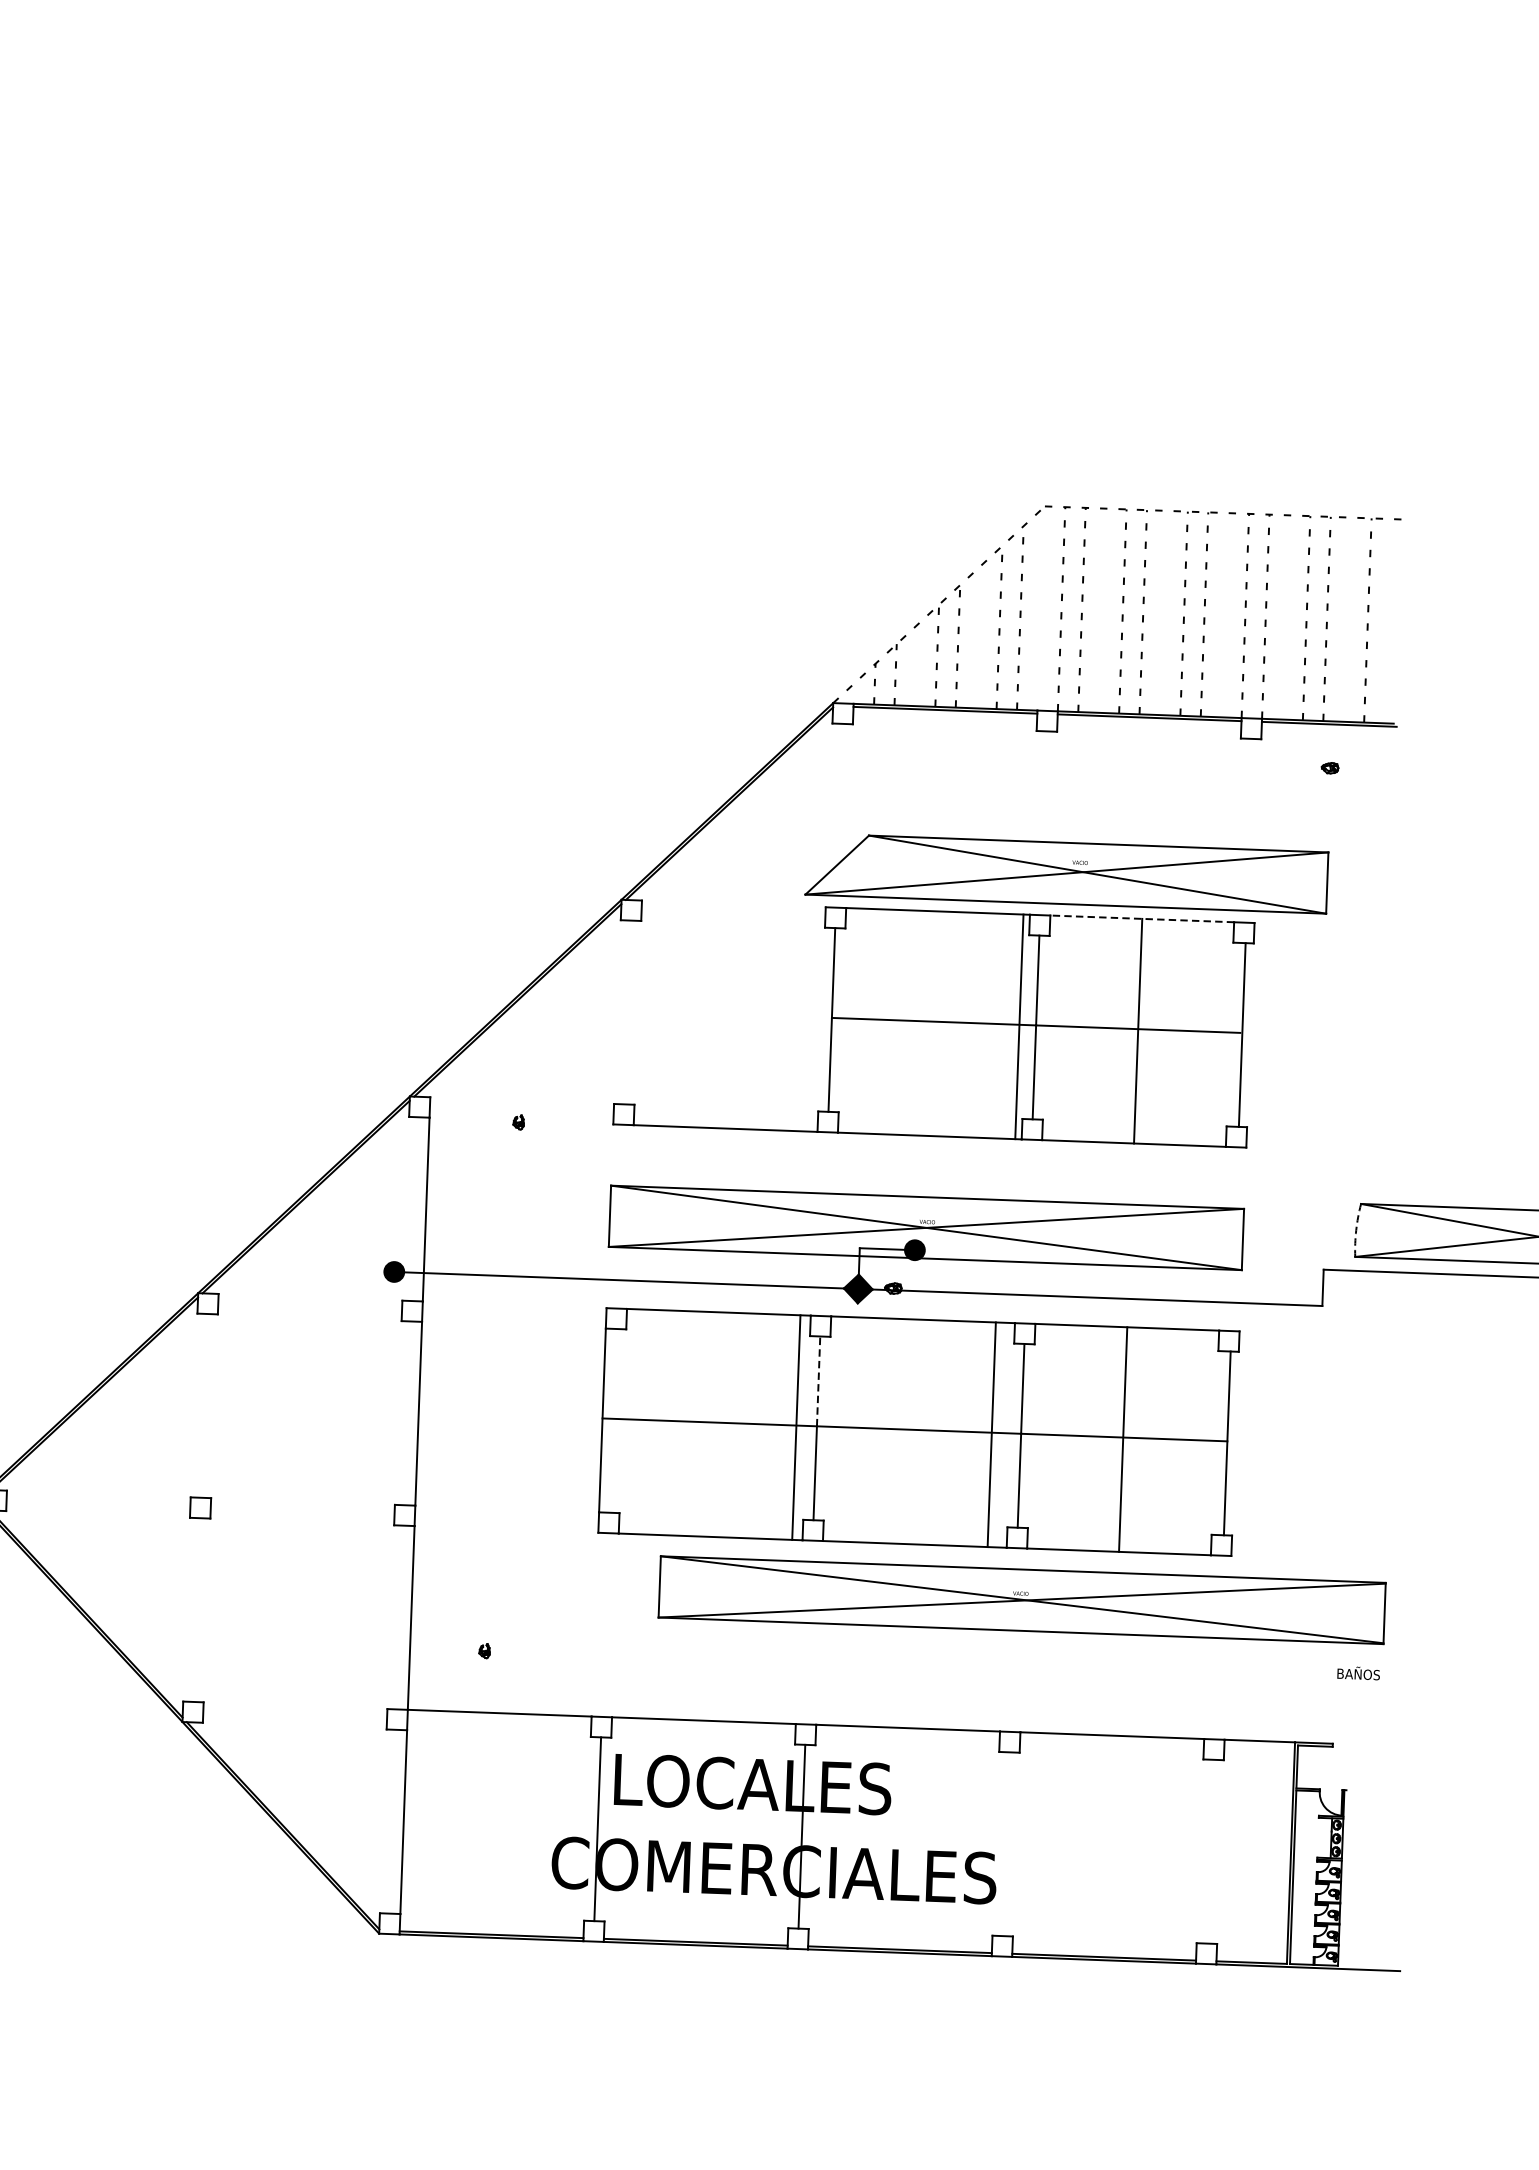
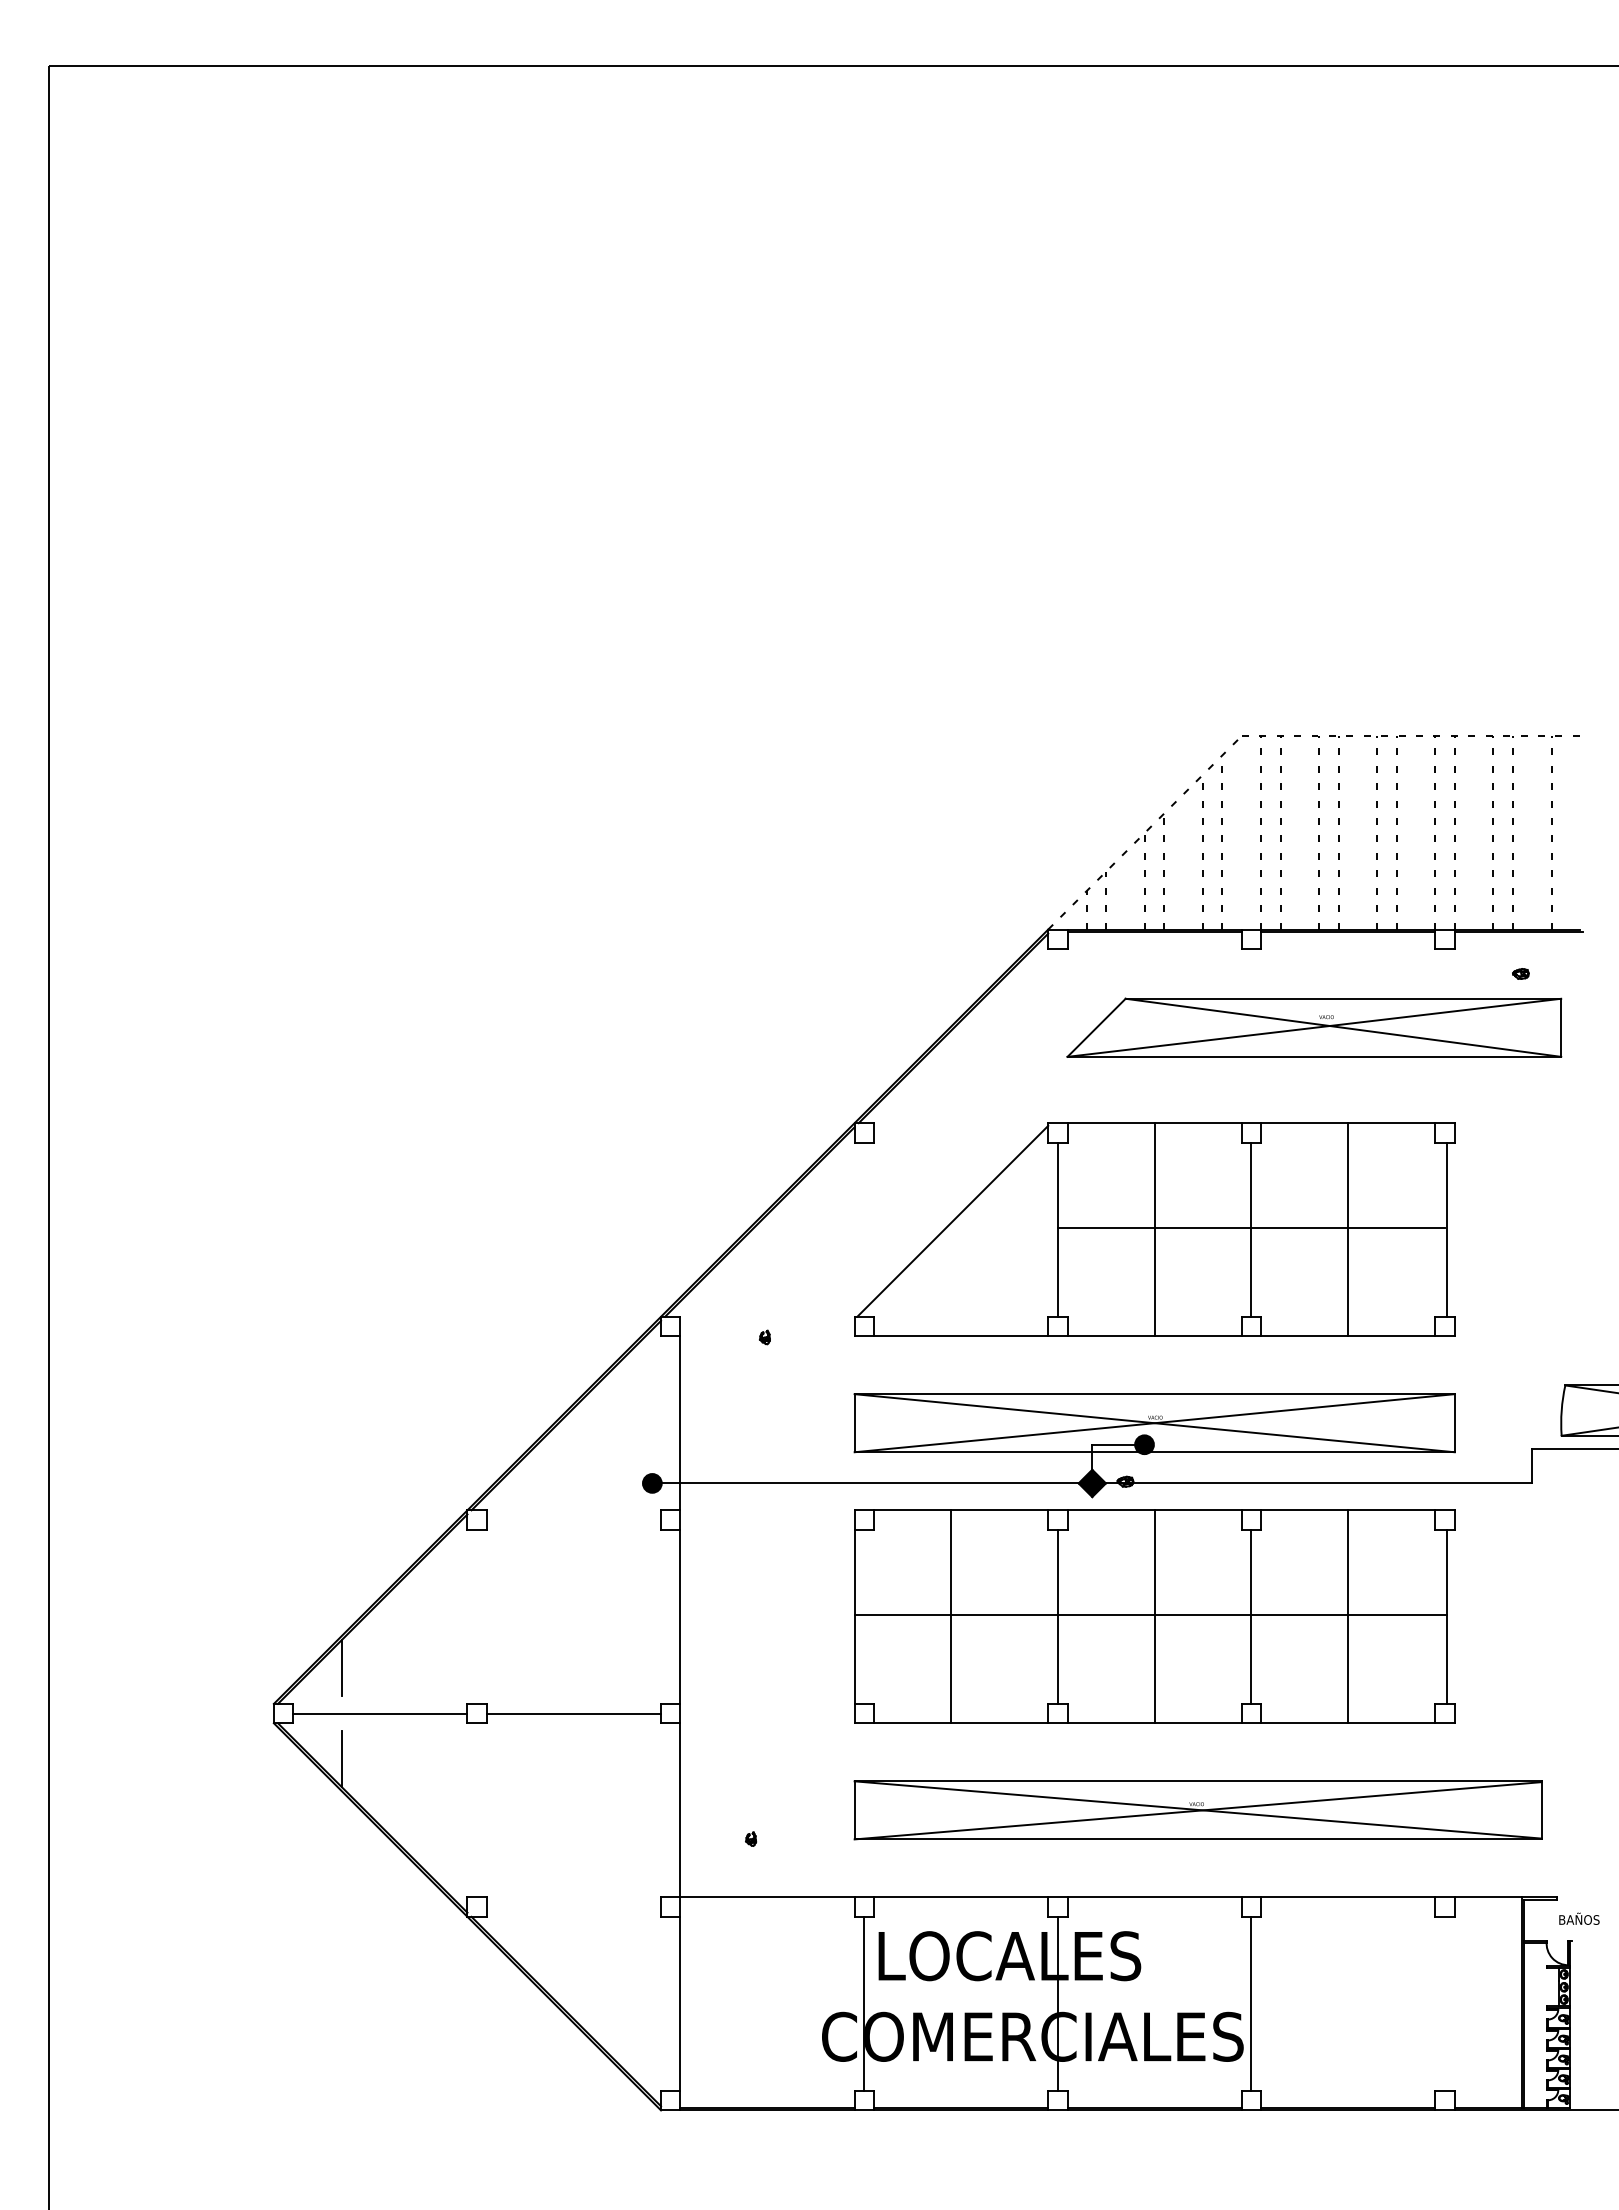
part: (1067, 873) -> (1314, 1027), moved
line: (1141, 919) -> (1347, 1123), dashed -> solid
line: (721, 1006) -> (952, 1220), added
line: (1019, 1026) -> (1154, 1229), moved
arc: (1356, 1230) -> (1561, 1410), dashed -> solid
line: (818, 1381) -> (1057, 1572), dashed -> solid
line: (796, 1427) -> (951, 1616), moved
line: (991, 1434) -> (1154, 1616), moved
line: (59, 1455) -> (341, 1668), added
line: (98, 1504) -> (380, 1713), added
line: (302, 1511) -> (573, 1713), added
line: (55, 1550) -> (341, 1758), added
part: (1021, 1600) -> (1197, 1810), moved
text: (1358, 1672) -> (1579, 1918), moved
line: (1006, 1843) -> (1251, 2003), added

